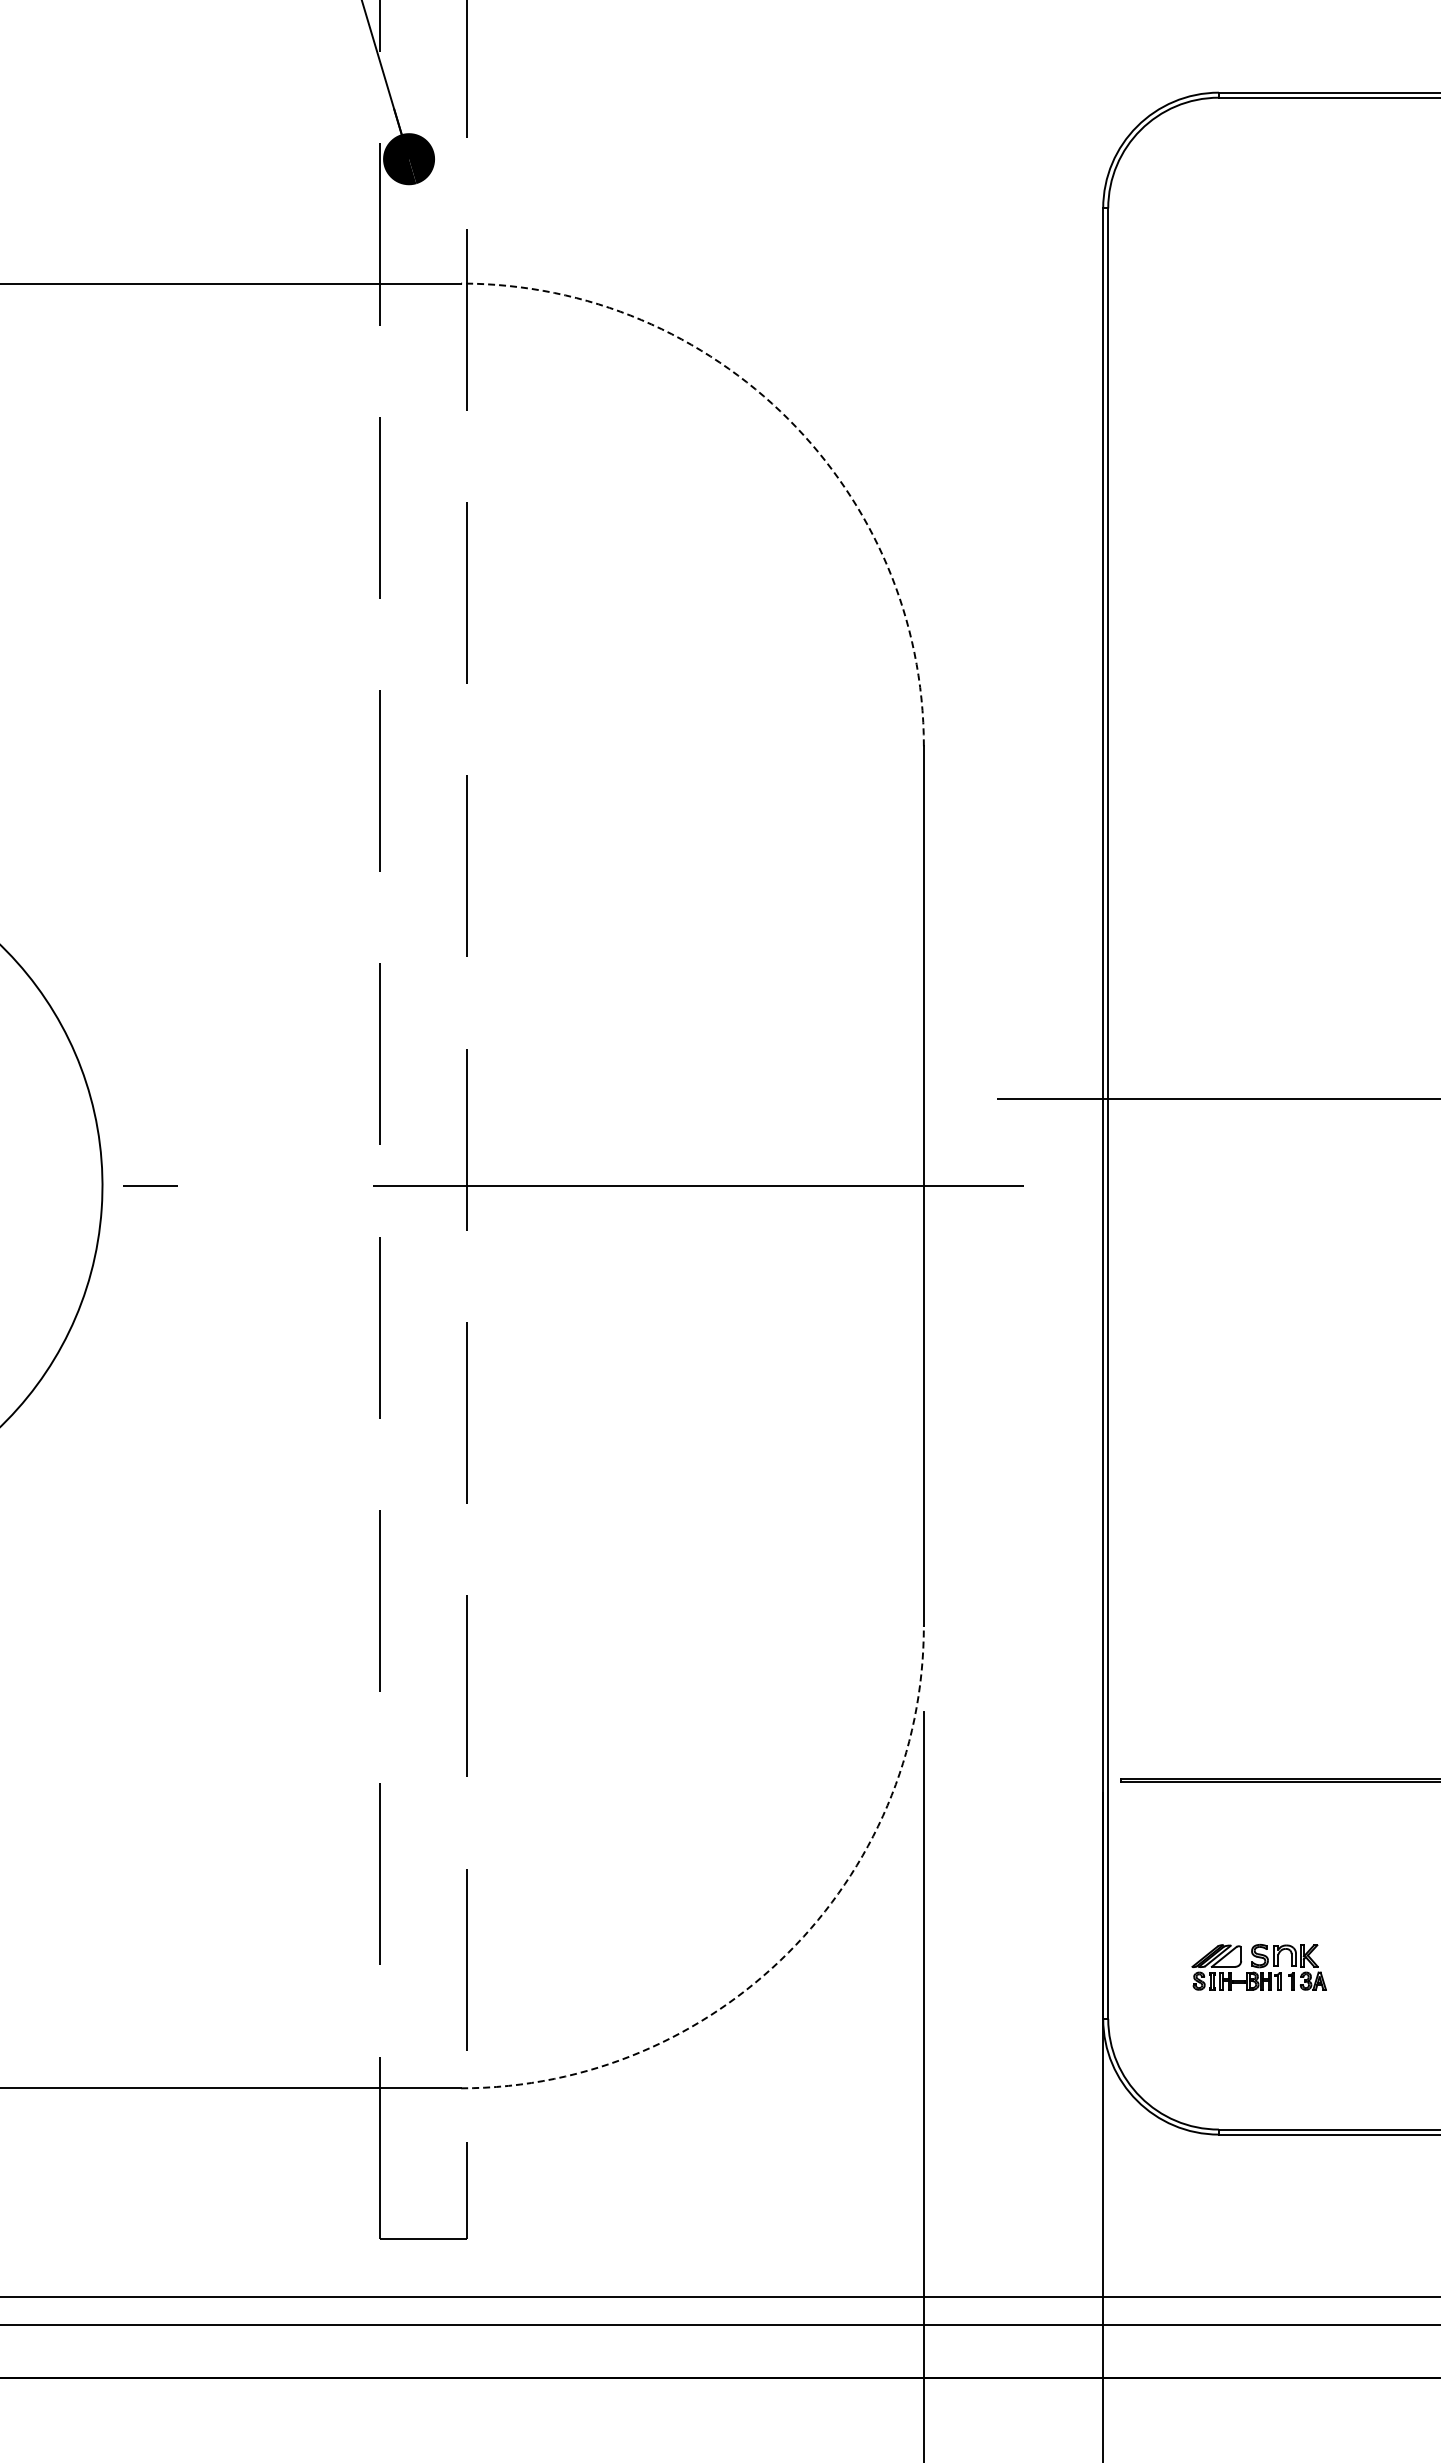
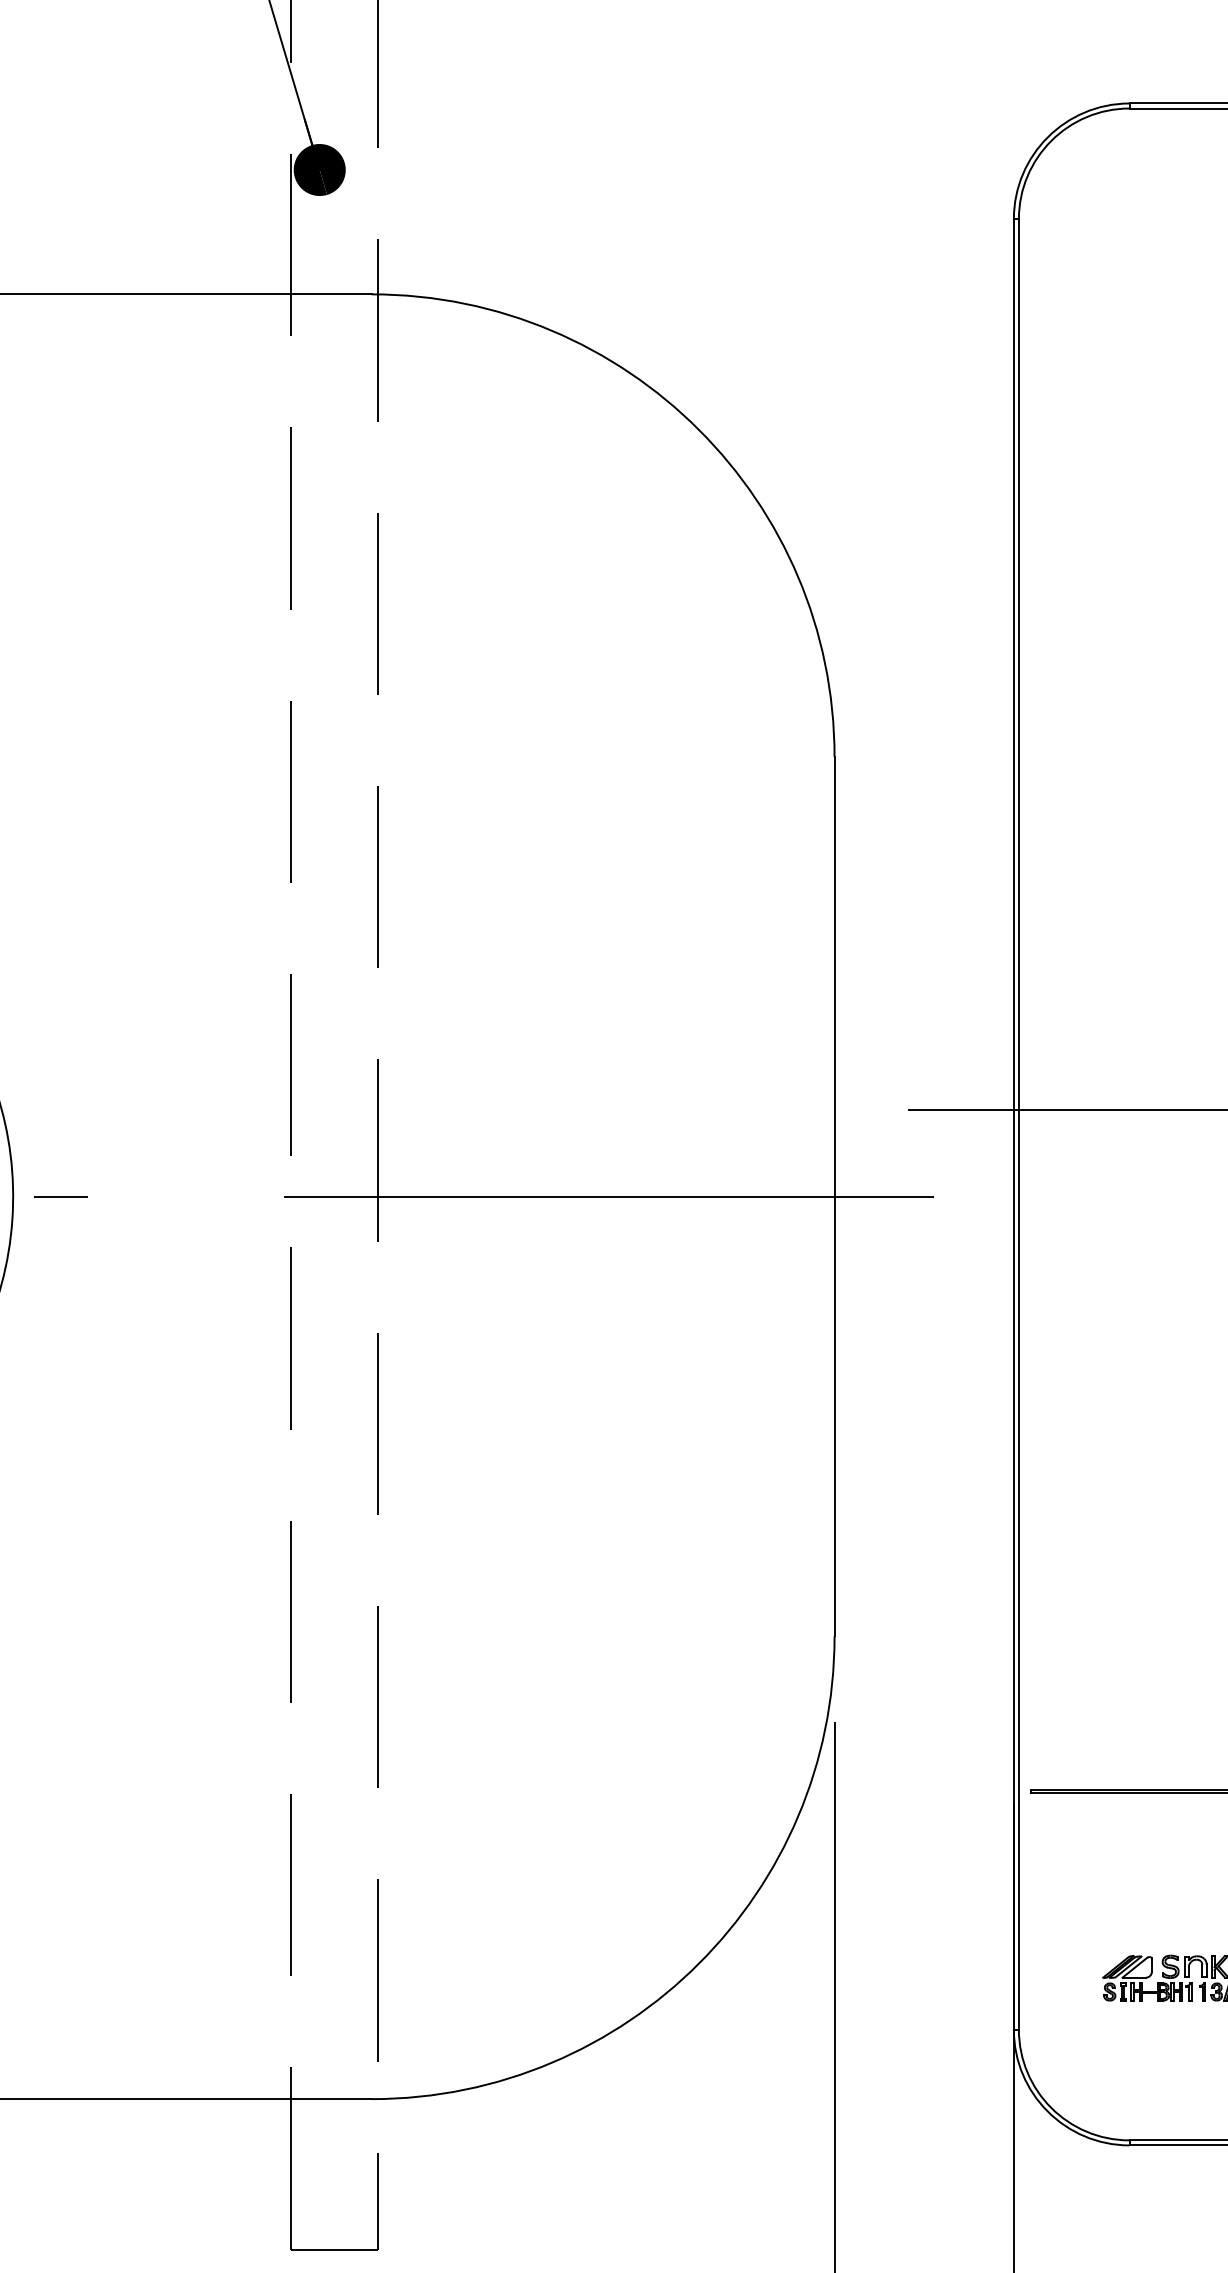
arc: (788, 419) -> (699, 430), dashed -> solid
arc: (788, 1952) -> (699, 1963), dashed -> solid

